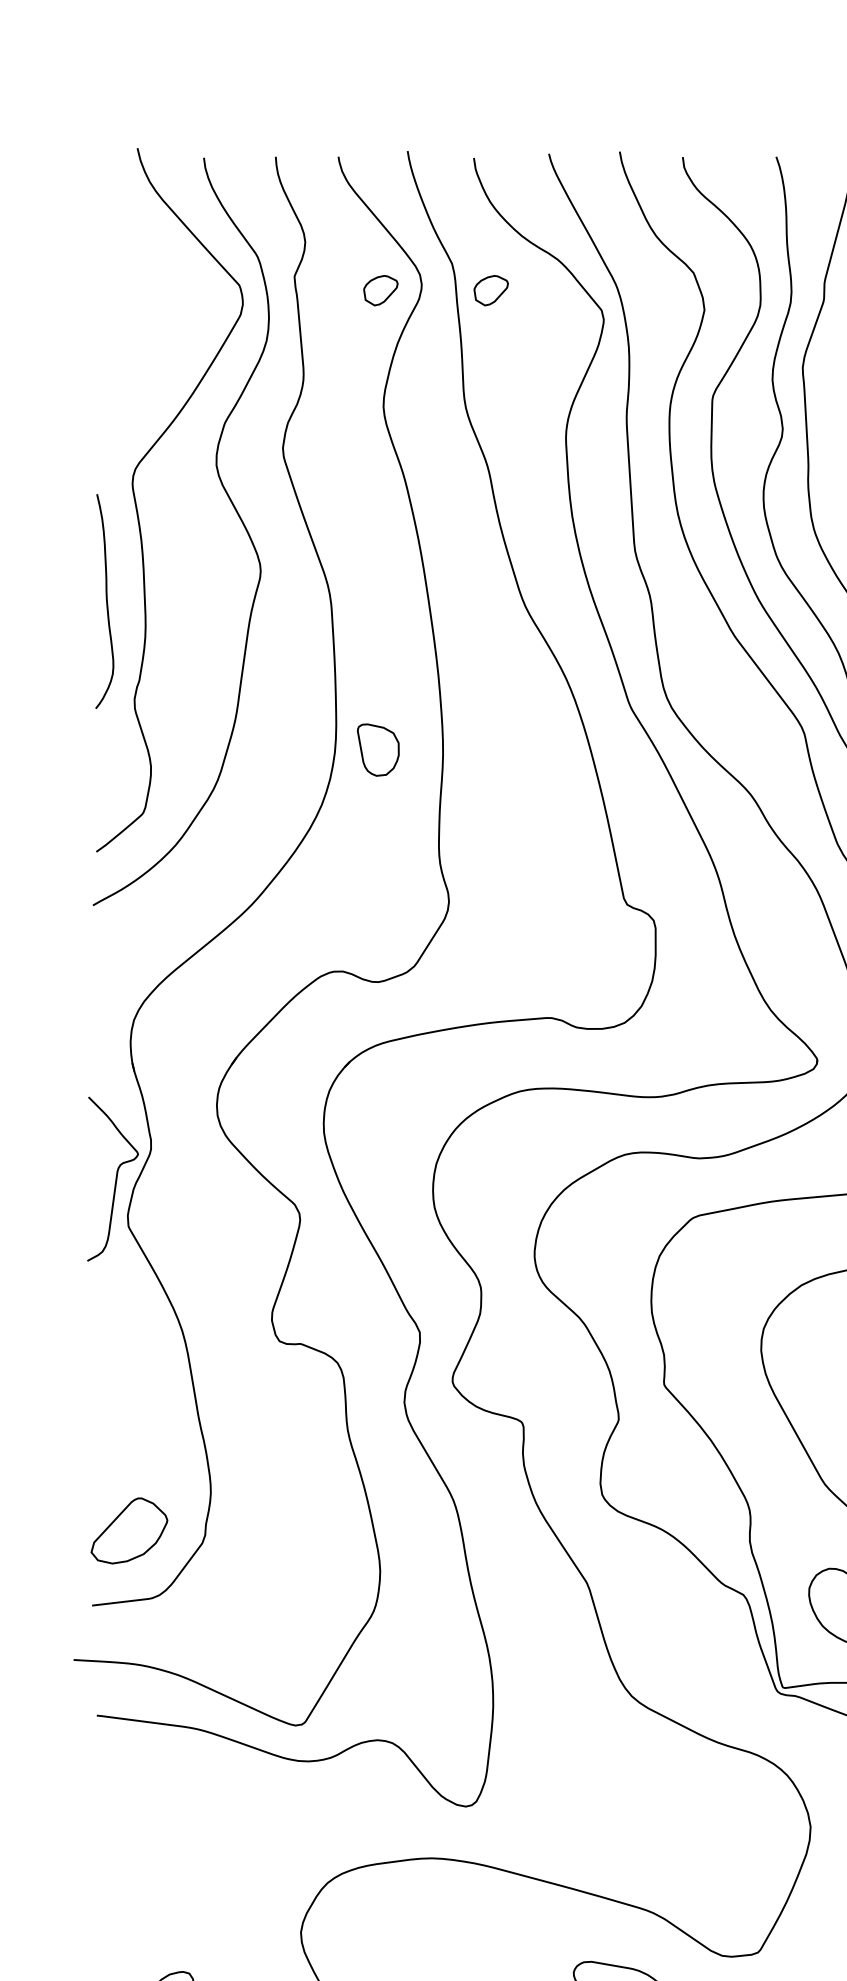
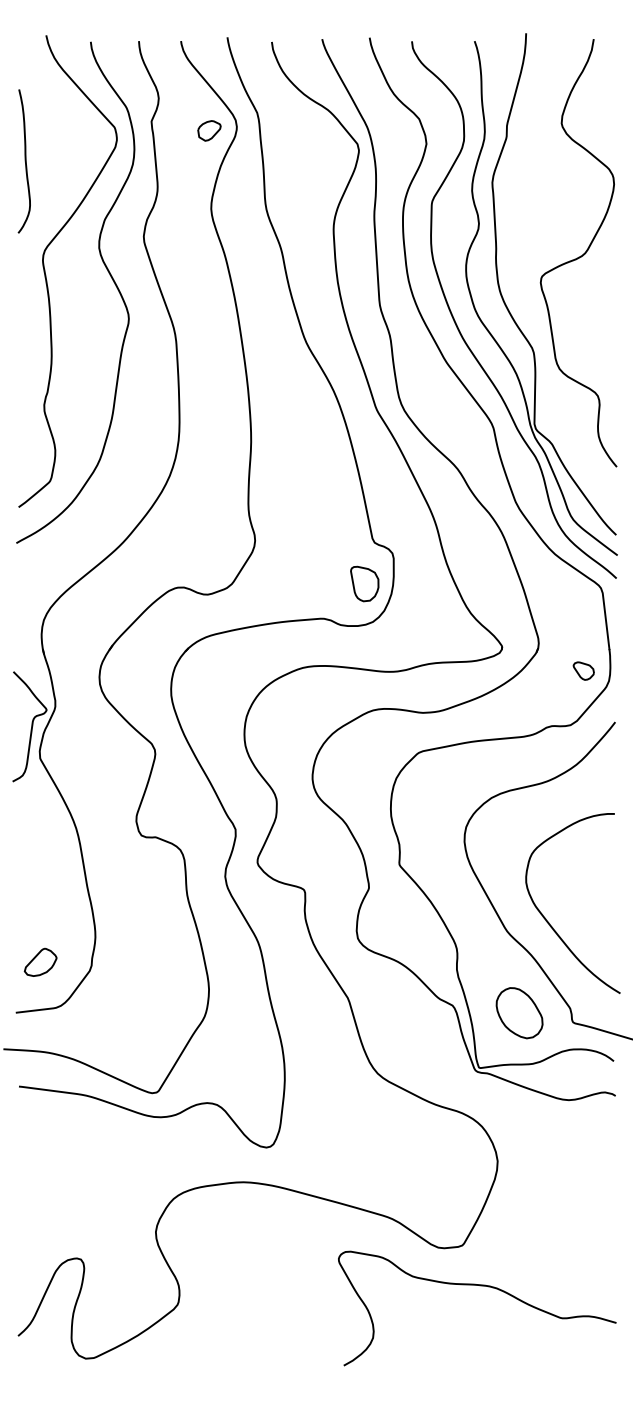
part: (491, 290) -> (283, 130), removed
curve: (105, 601) -> (24, 161), moved
part: (377, 749) -> (364, 583), moved
part: (128, 1529) -> (40, 961), size x0.62

